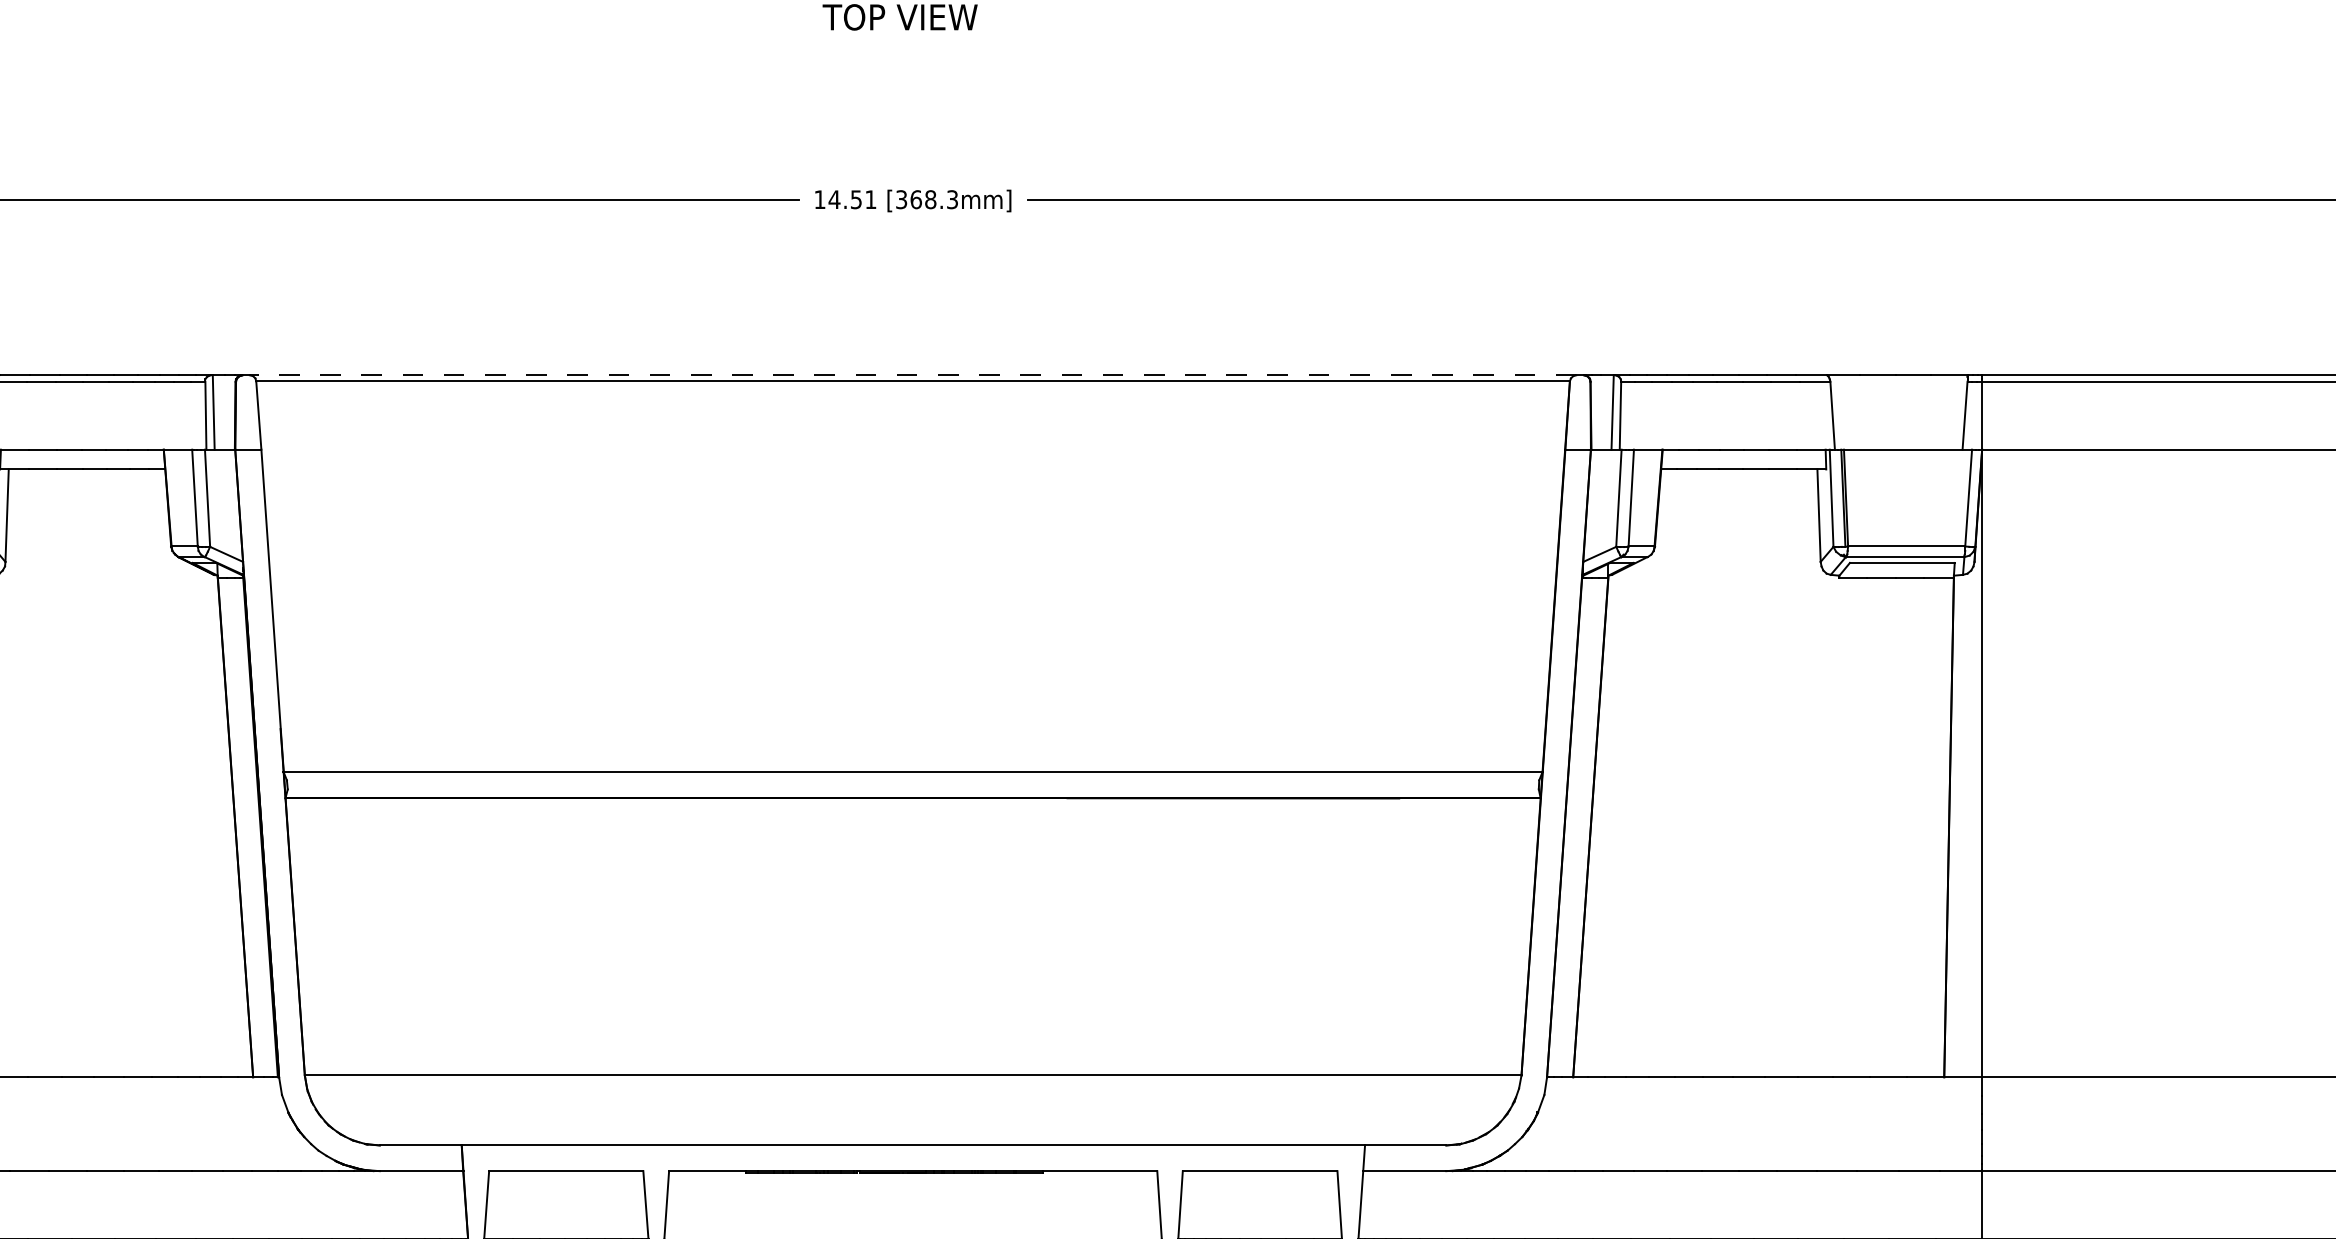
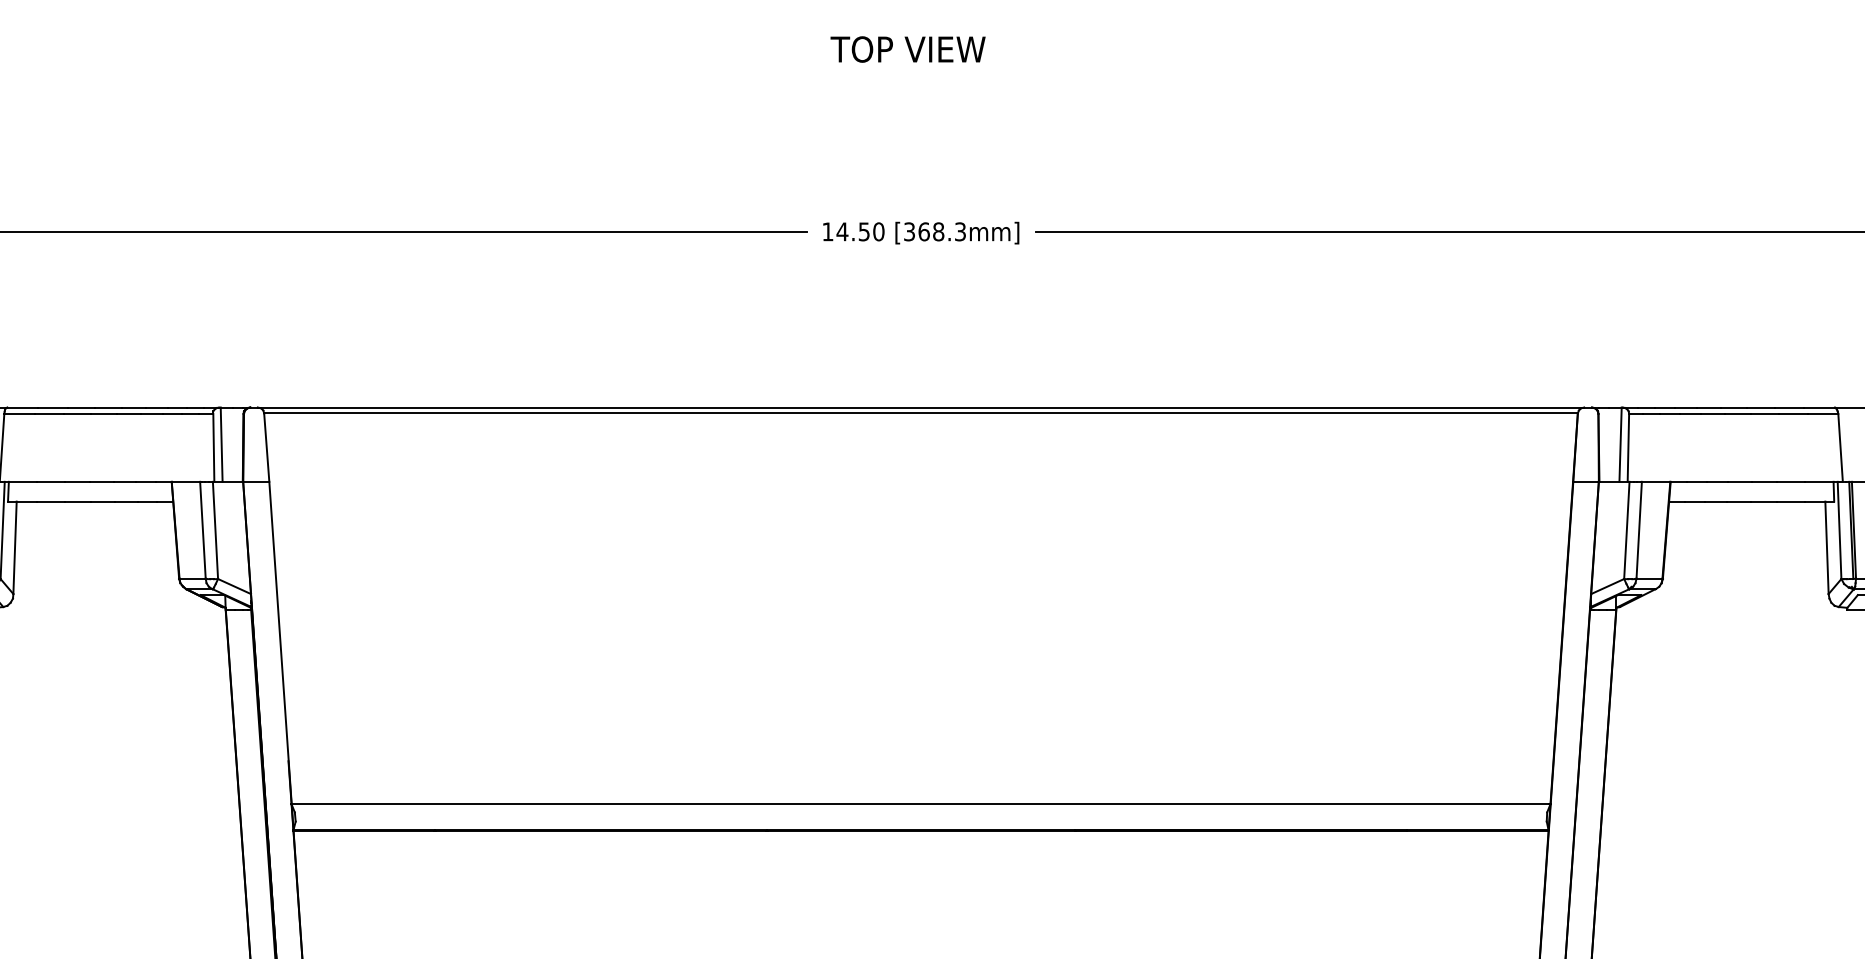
text: (870, 199) -> (878, 231), 14.51 -> 14.50
line: (912, 375) -> (920, 407), dashed -> solid

